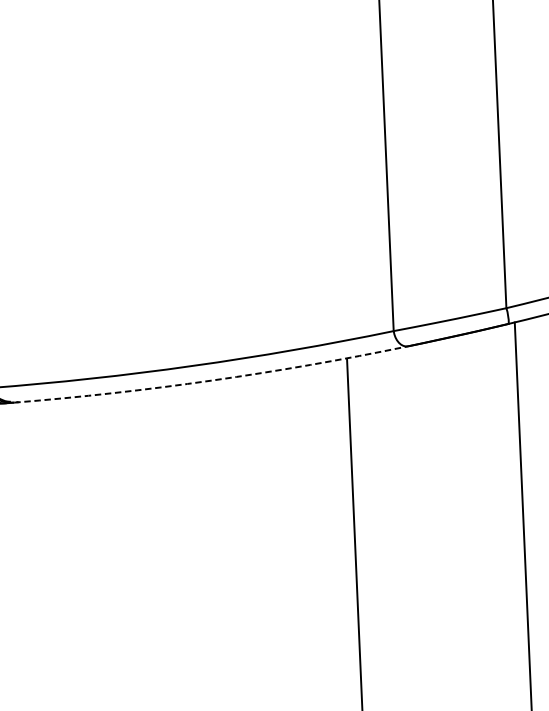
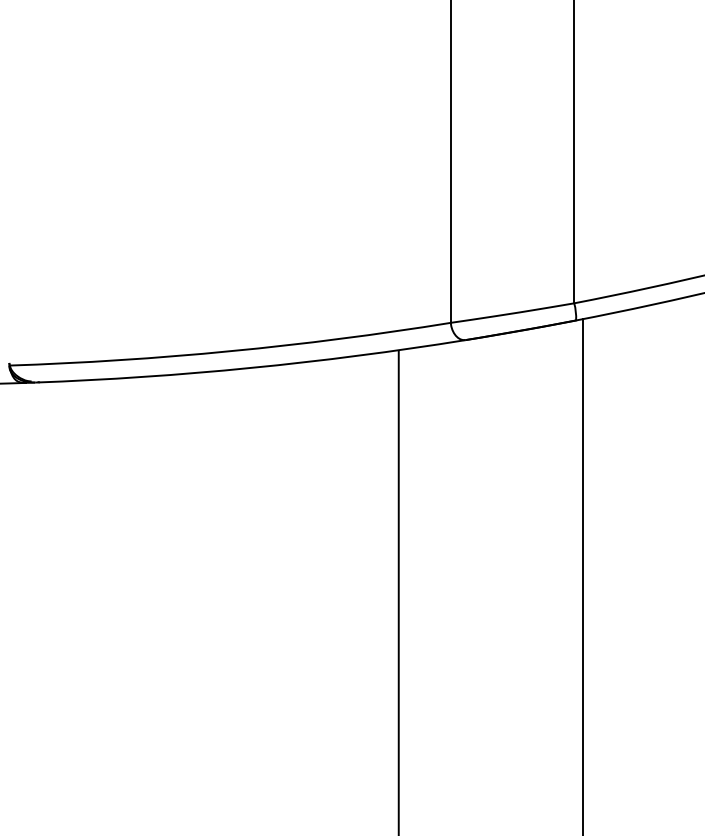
arc: (212, 380) -> (251, 367), dashed -> solid

